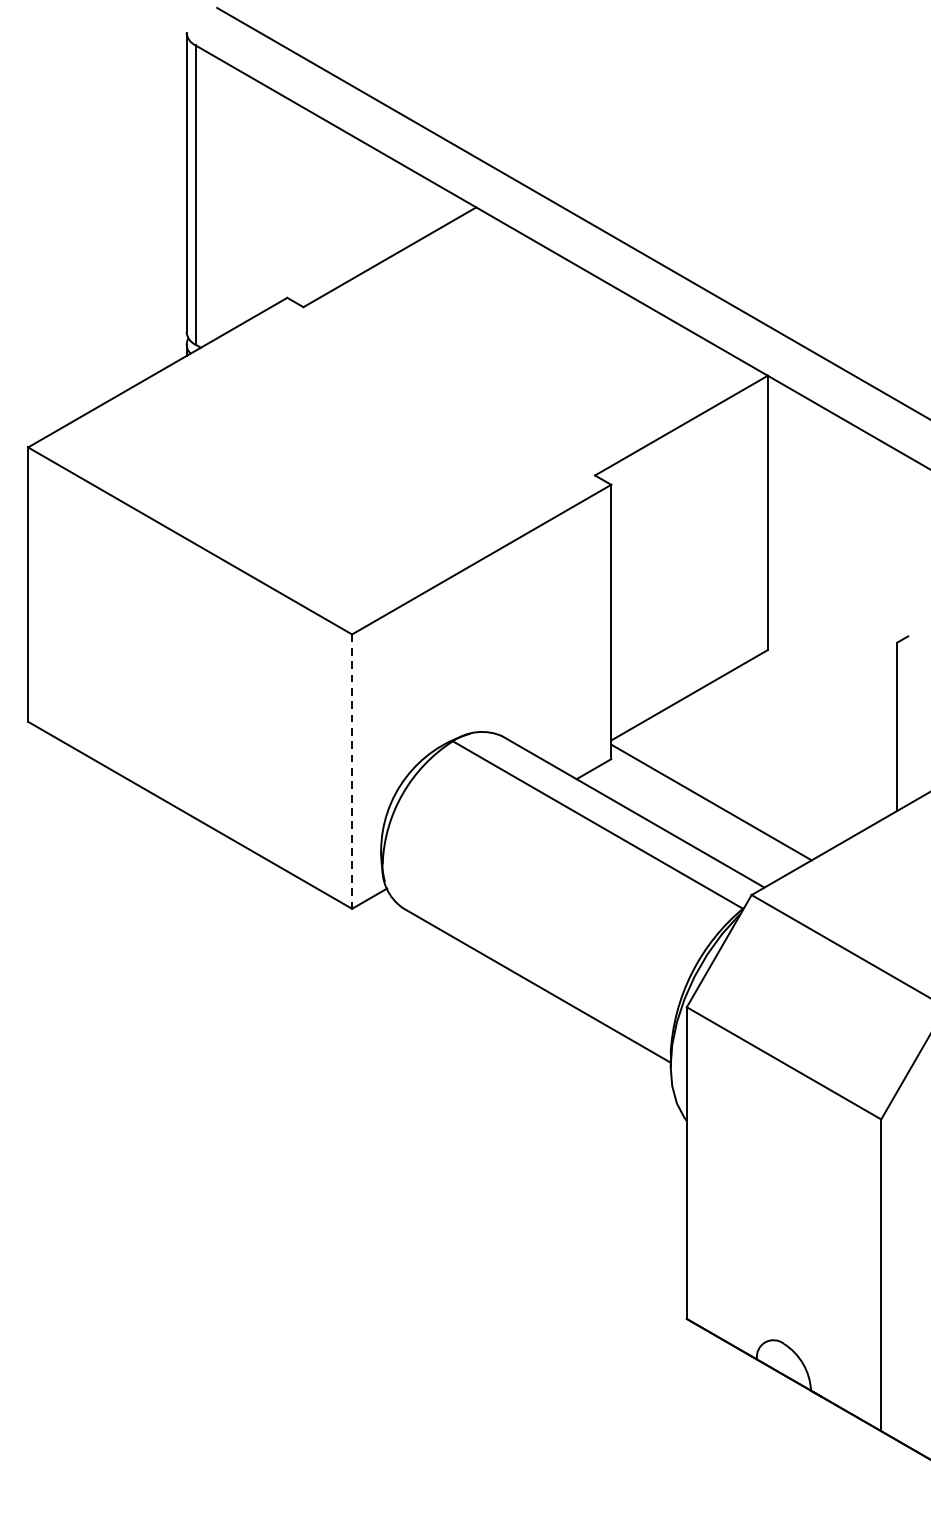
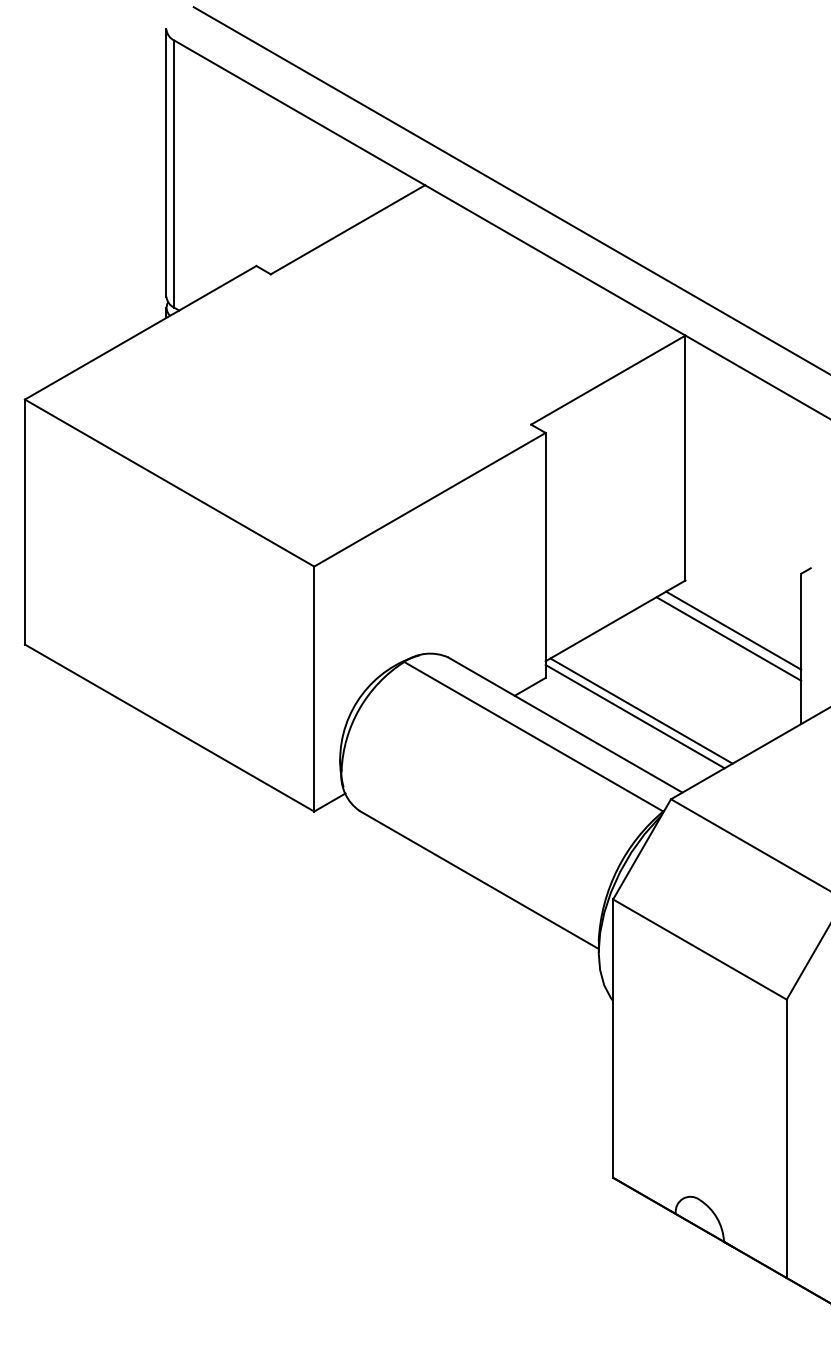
line: (821, 706) -> (733, 630), added
line: (816, 715) -> (728, 638), added
line: (352, 772) -> (314, 689), dashed -> solid
line: (718, 795) -> (641, 710), added

